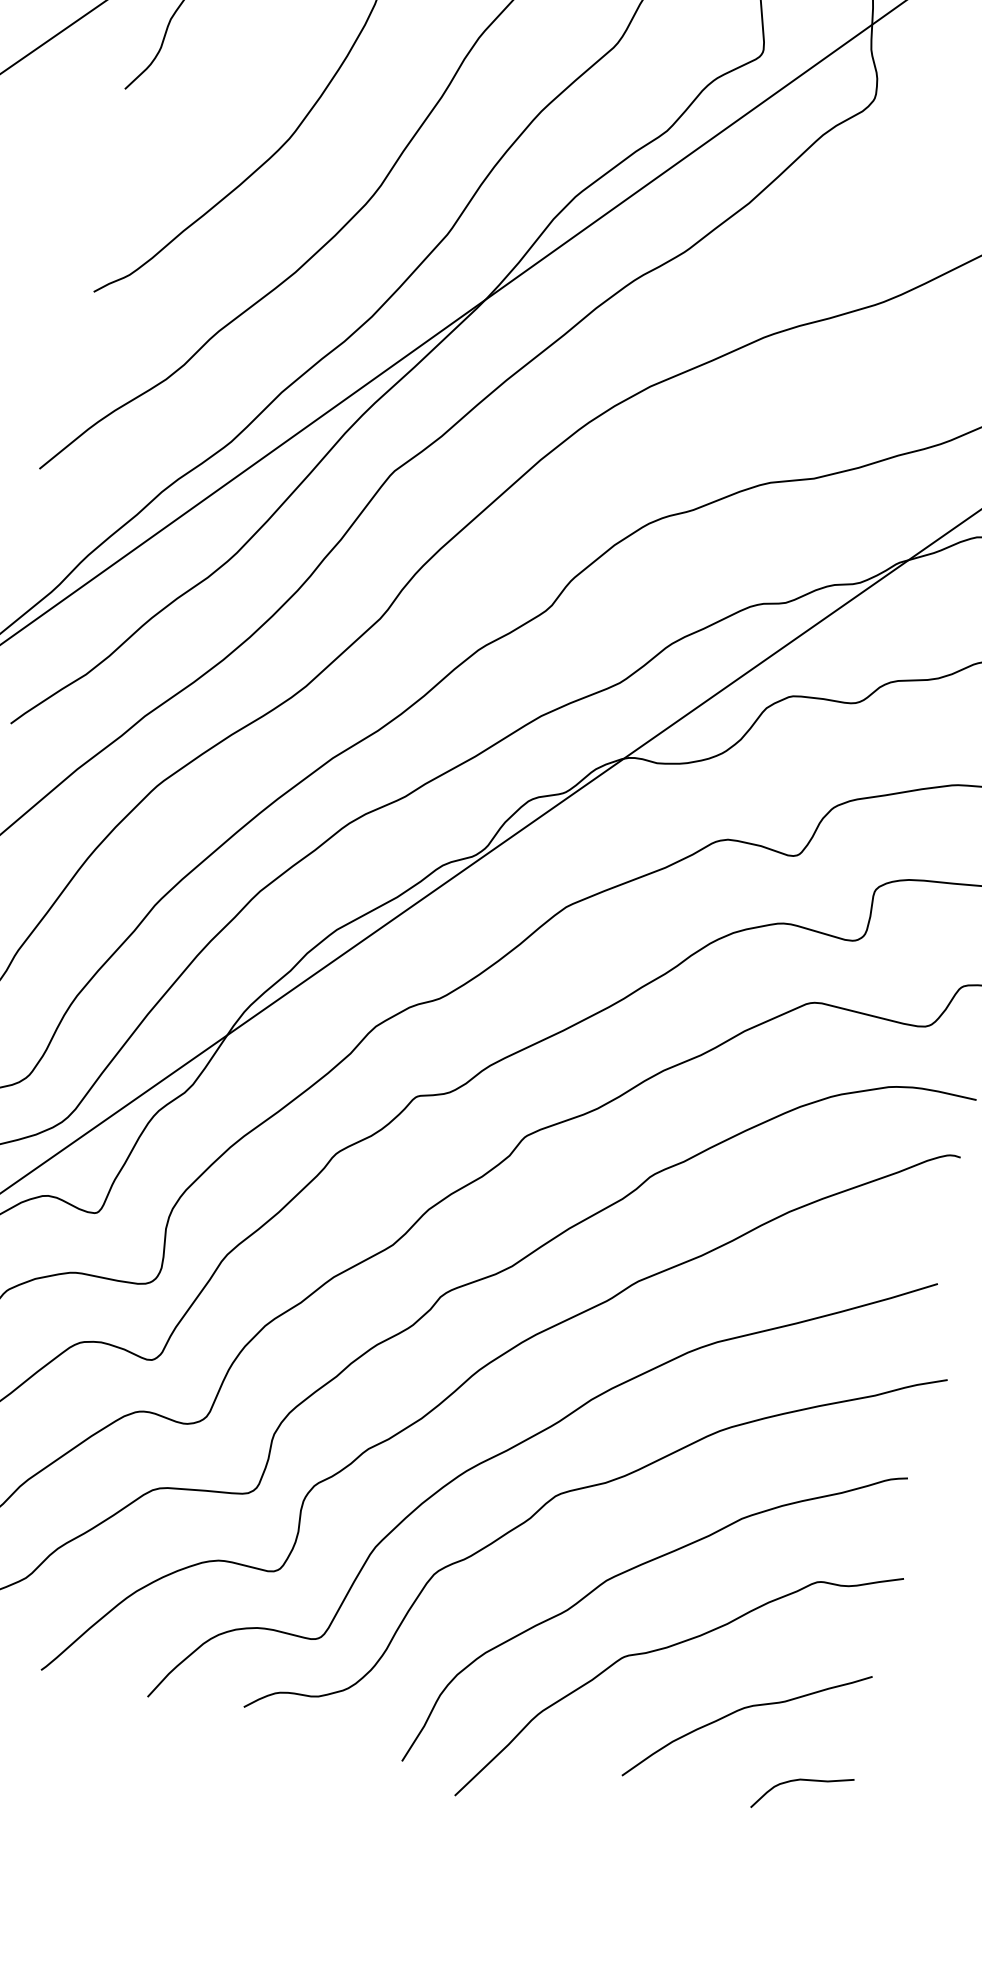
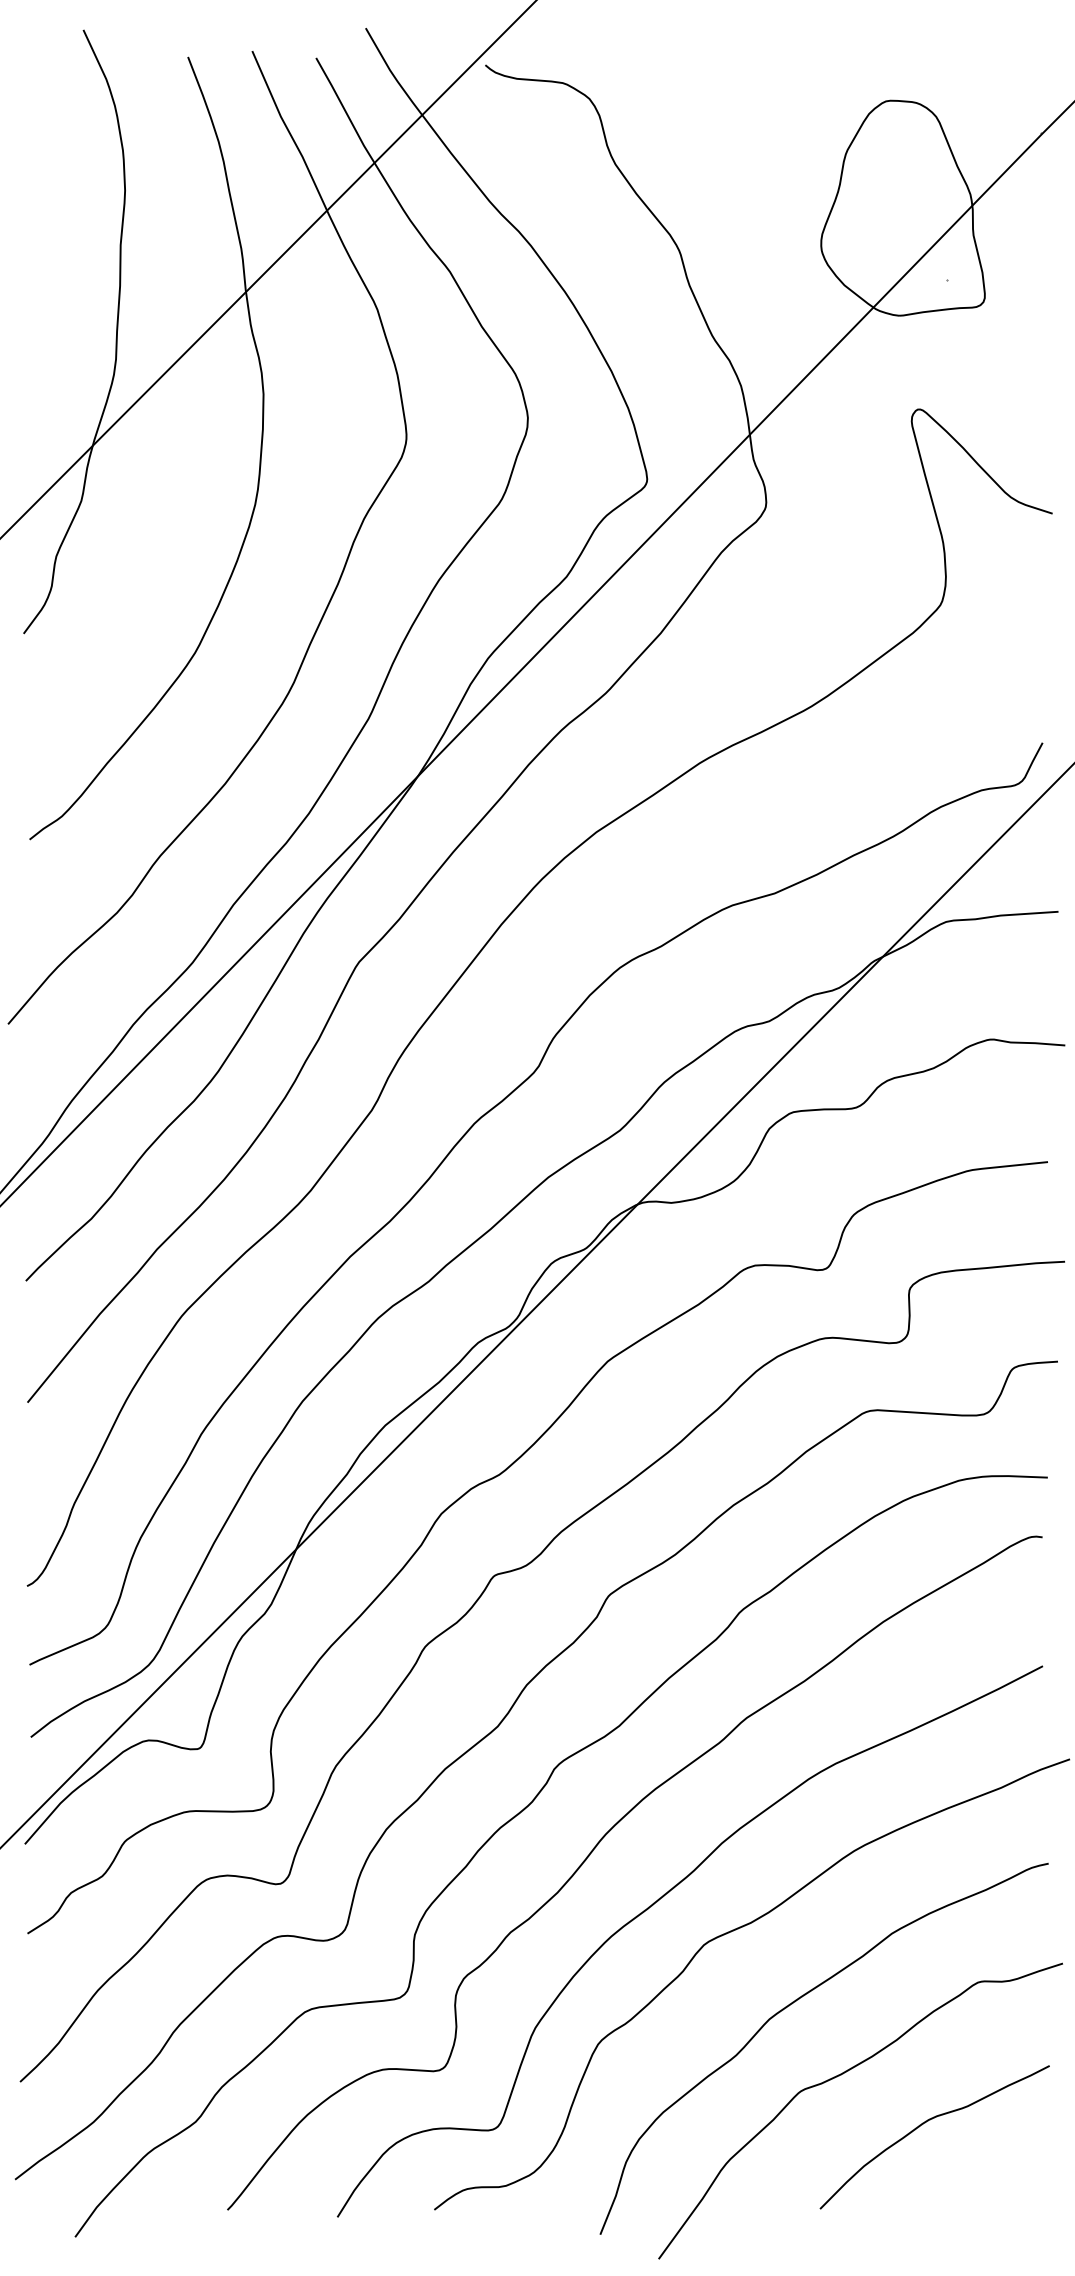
curve: (802, 1781) -> (999, 2181), removed

